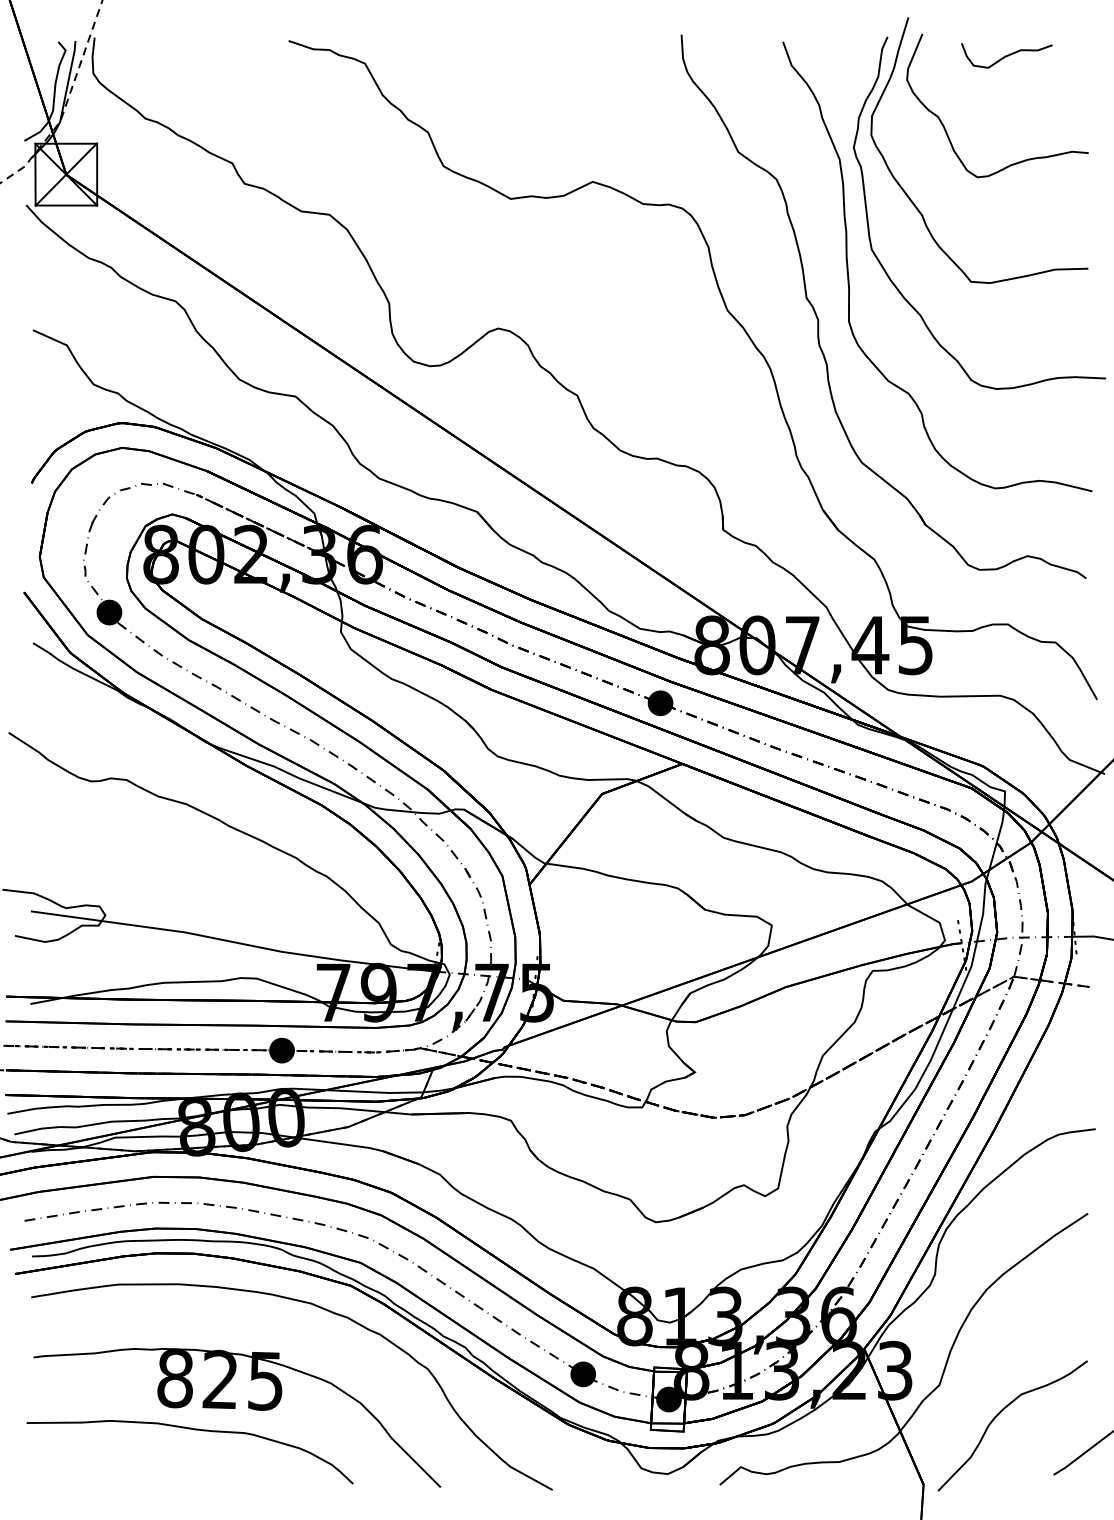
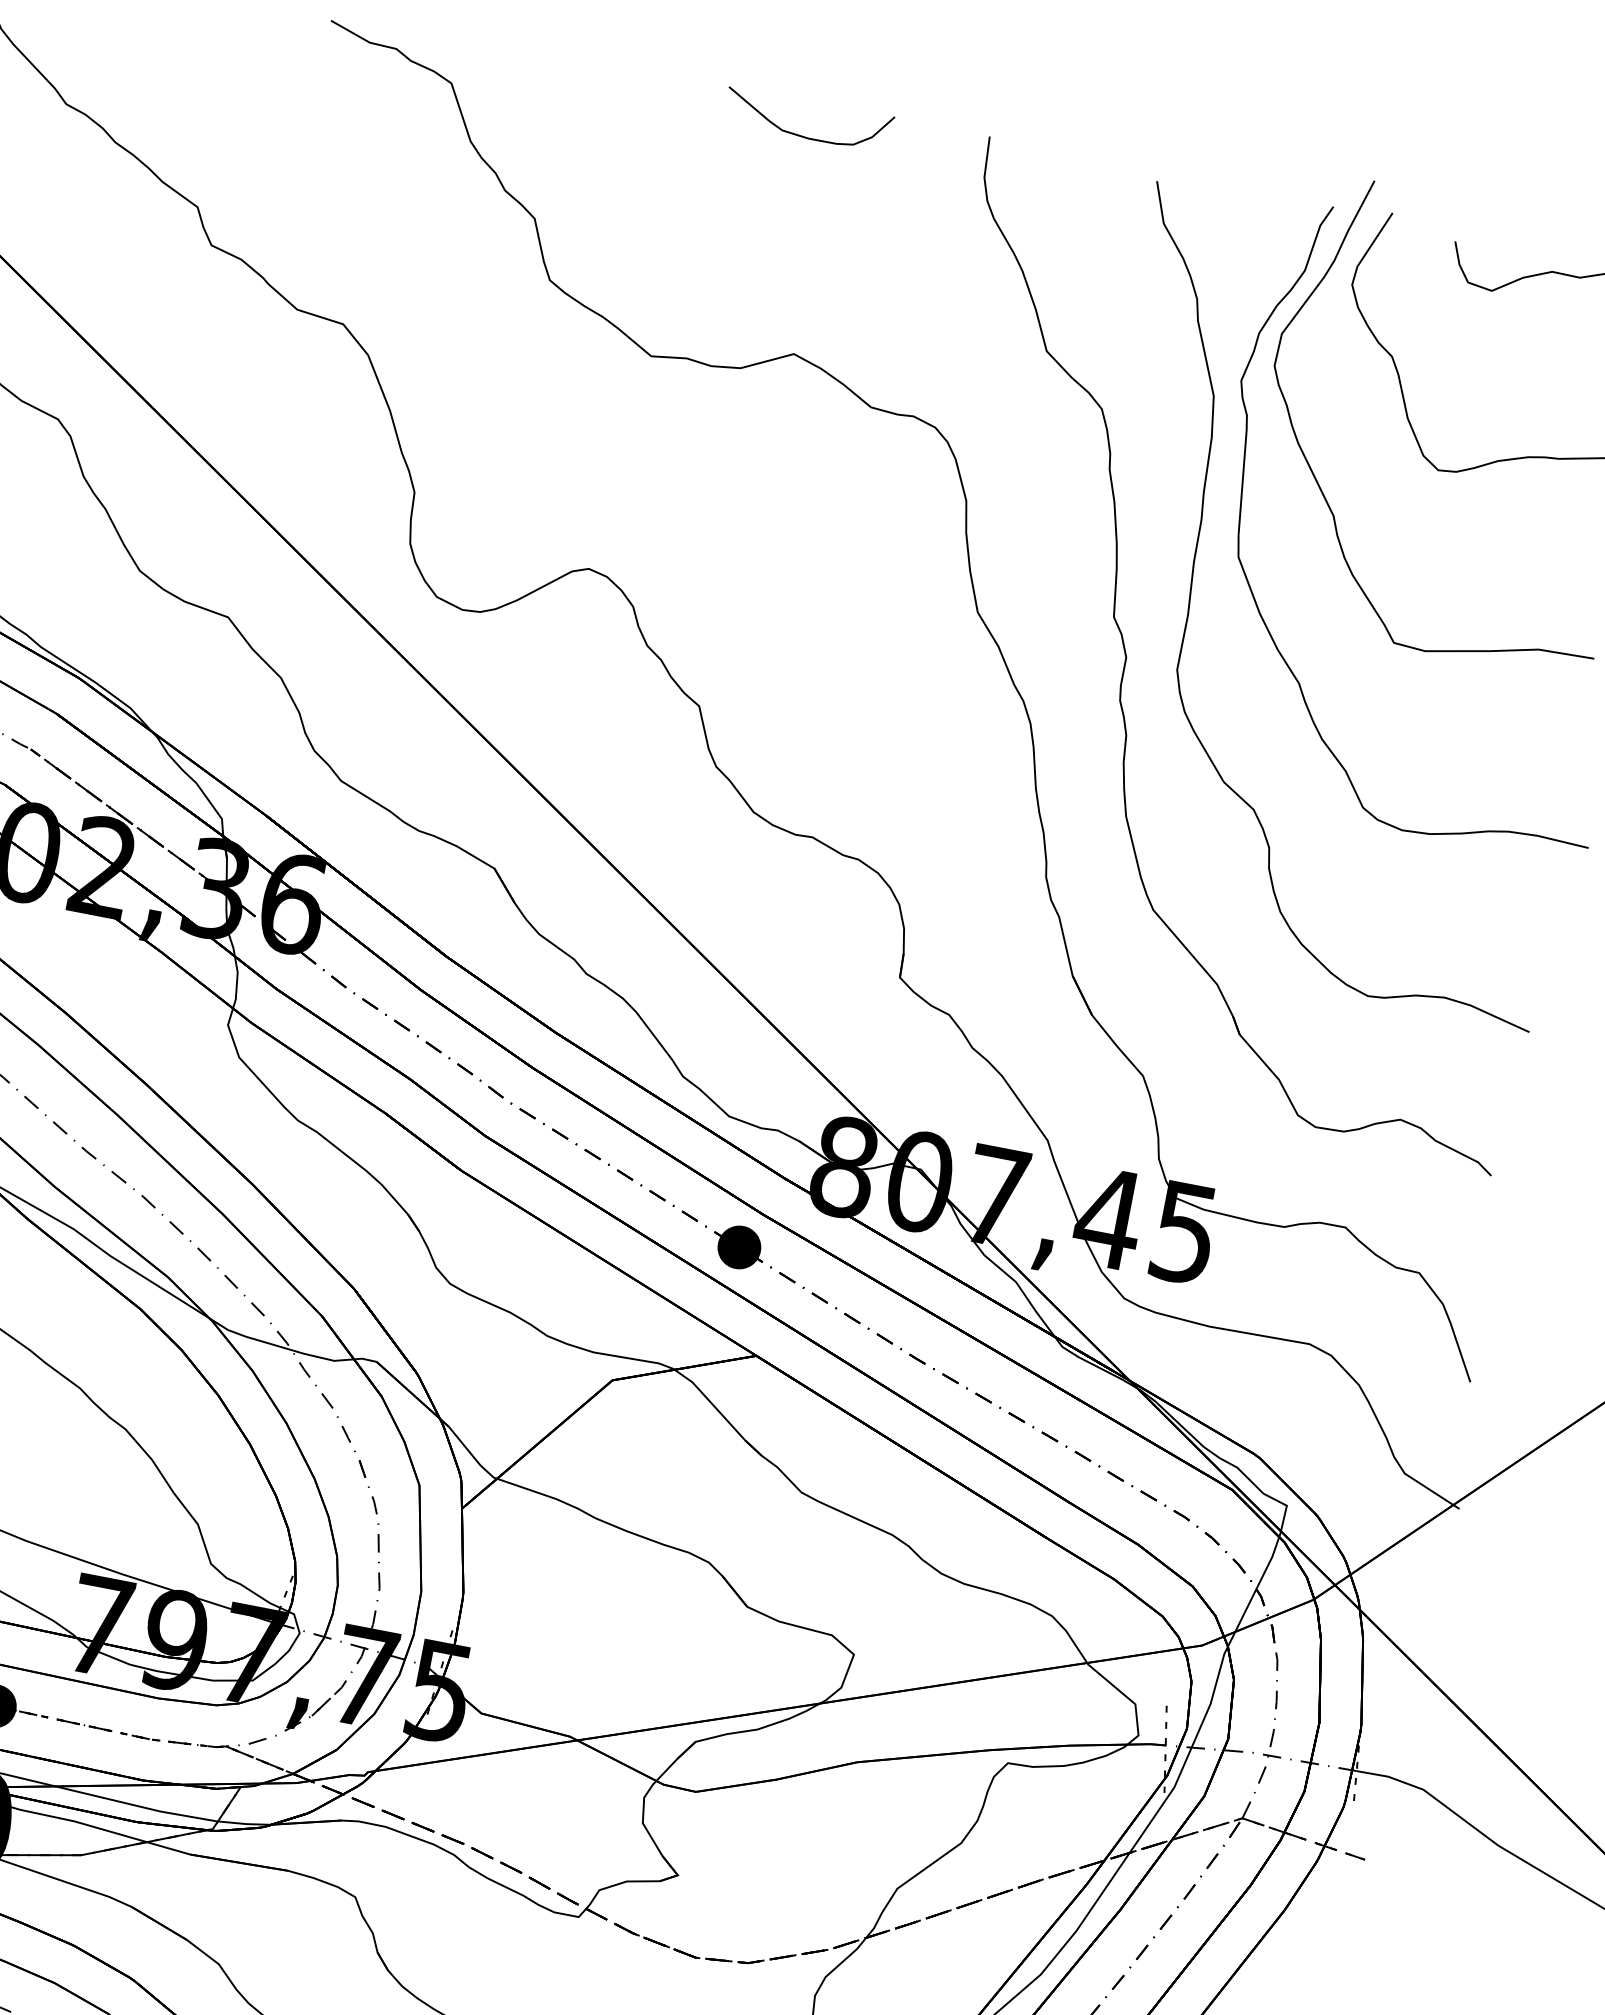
curve: (575, 54) -> (806, 135), added

